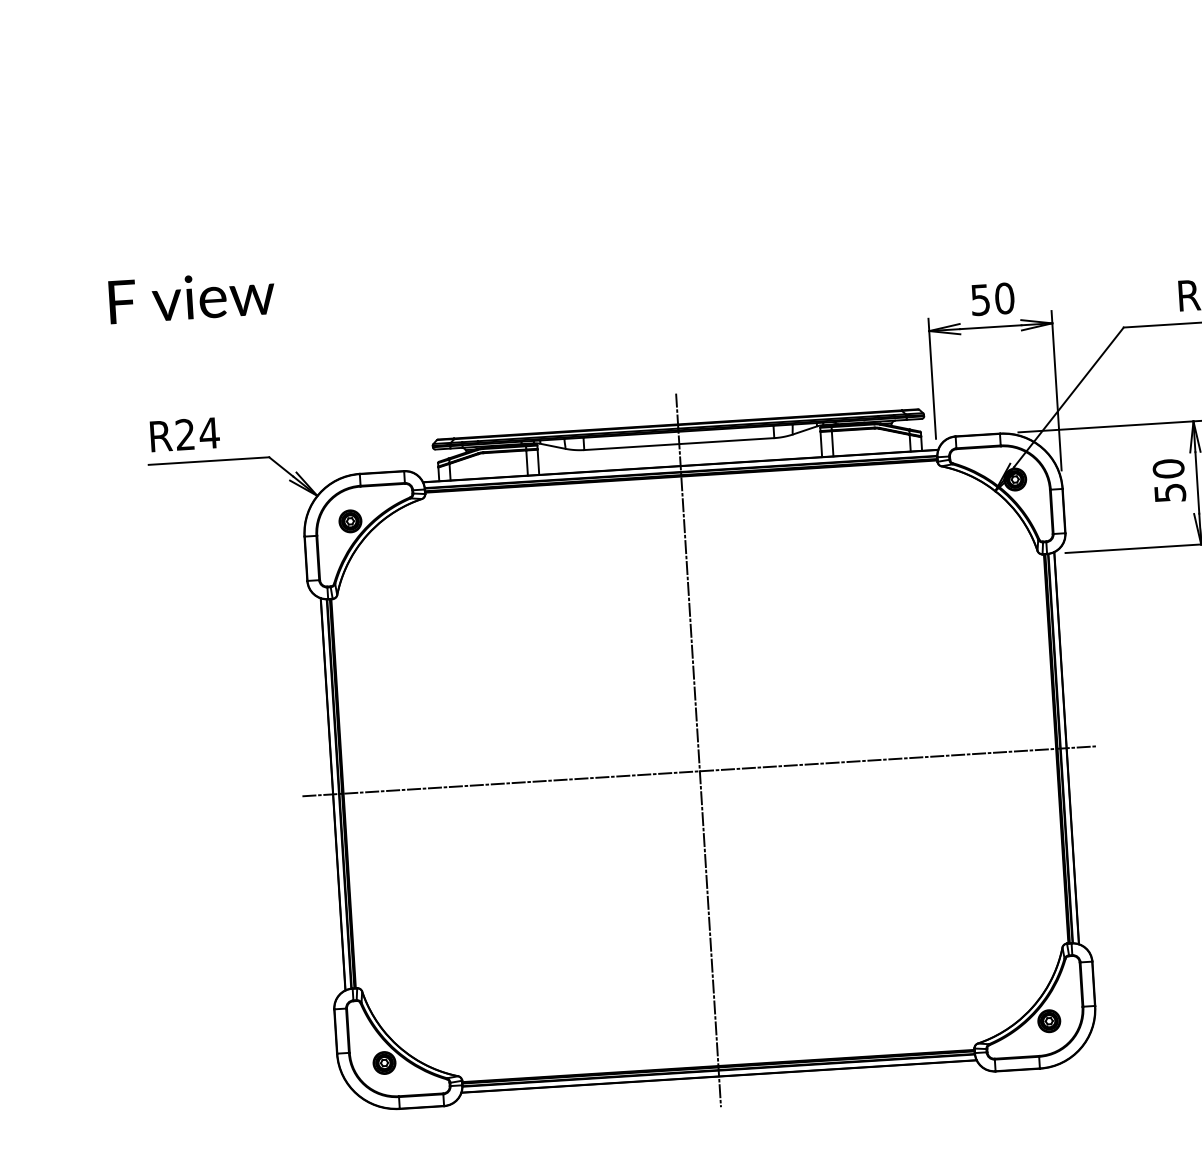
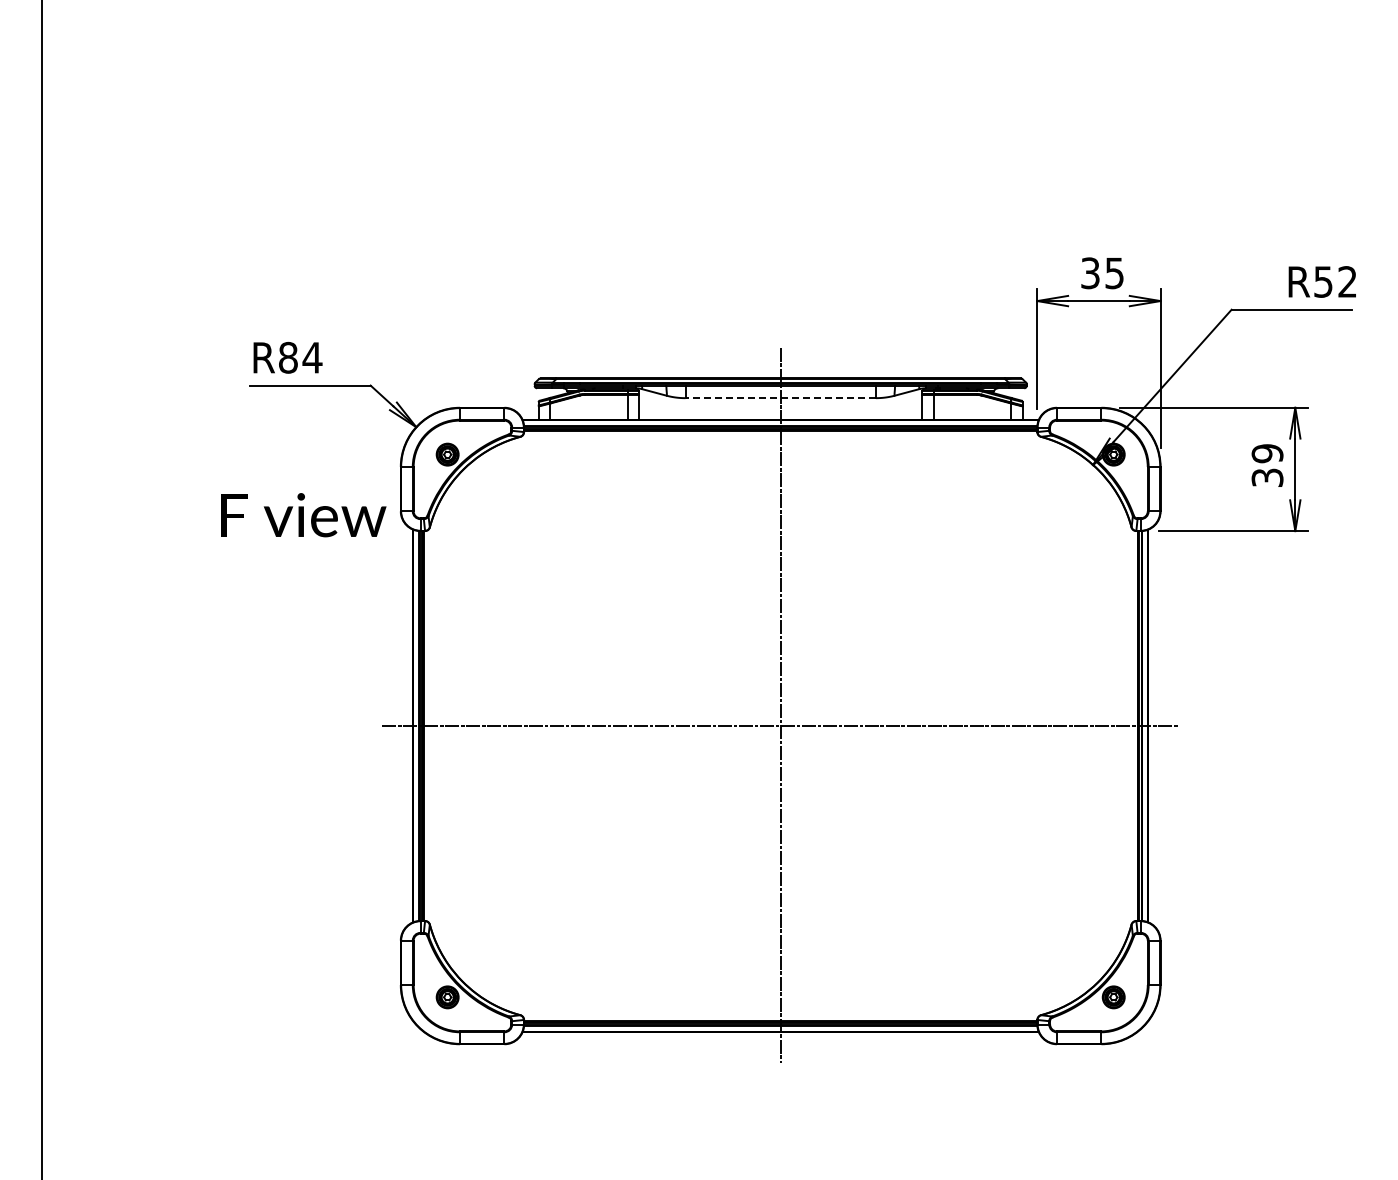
text: (191, 297) -> (303, 515), moved
text: (993, 299) -> (1103, 273), 50 -> 35
text: (185, 434) -> (288, 357), R24 -> R84
line: (679, 444) -> (780, 398), solid -> dashed
text: (1169, 480) -> (1267, 465), 50 -> 39

